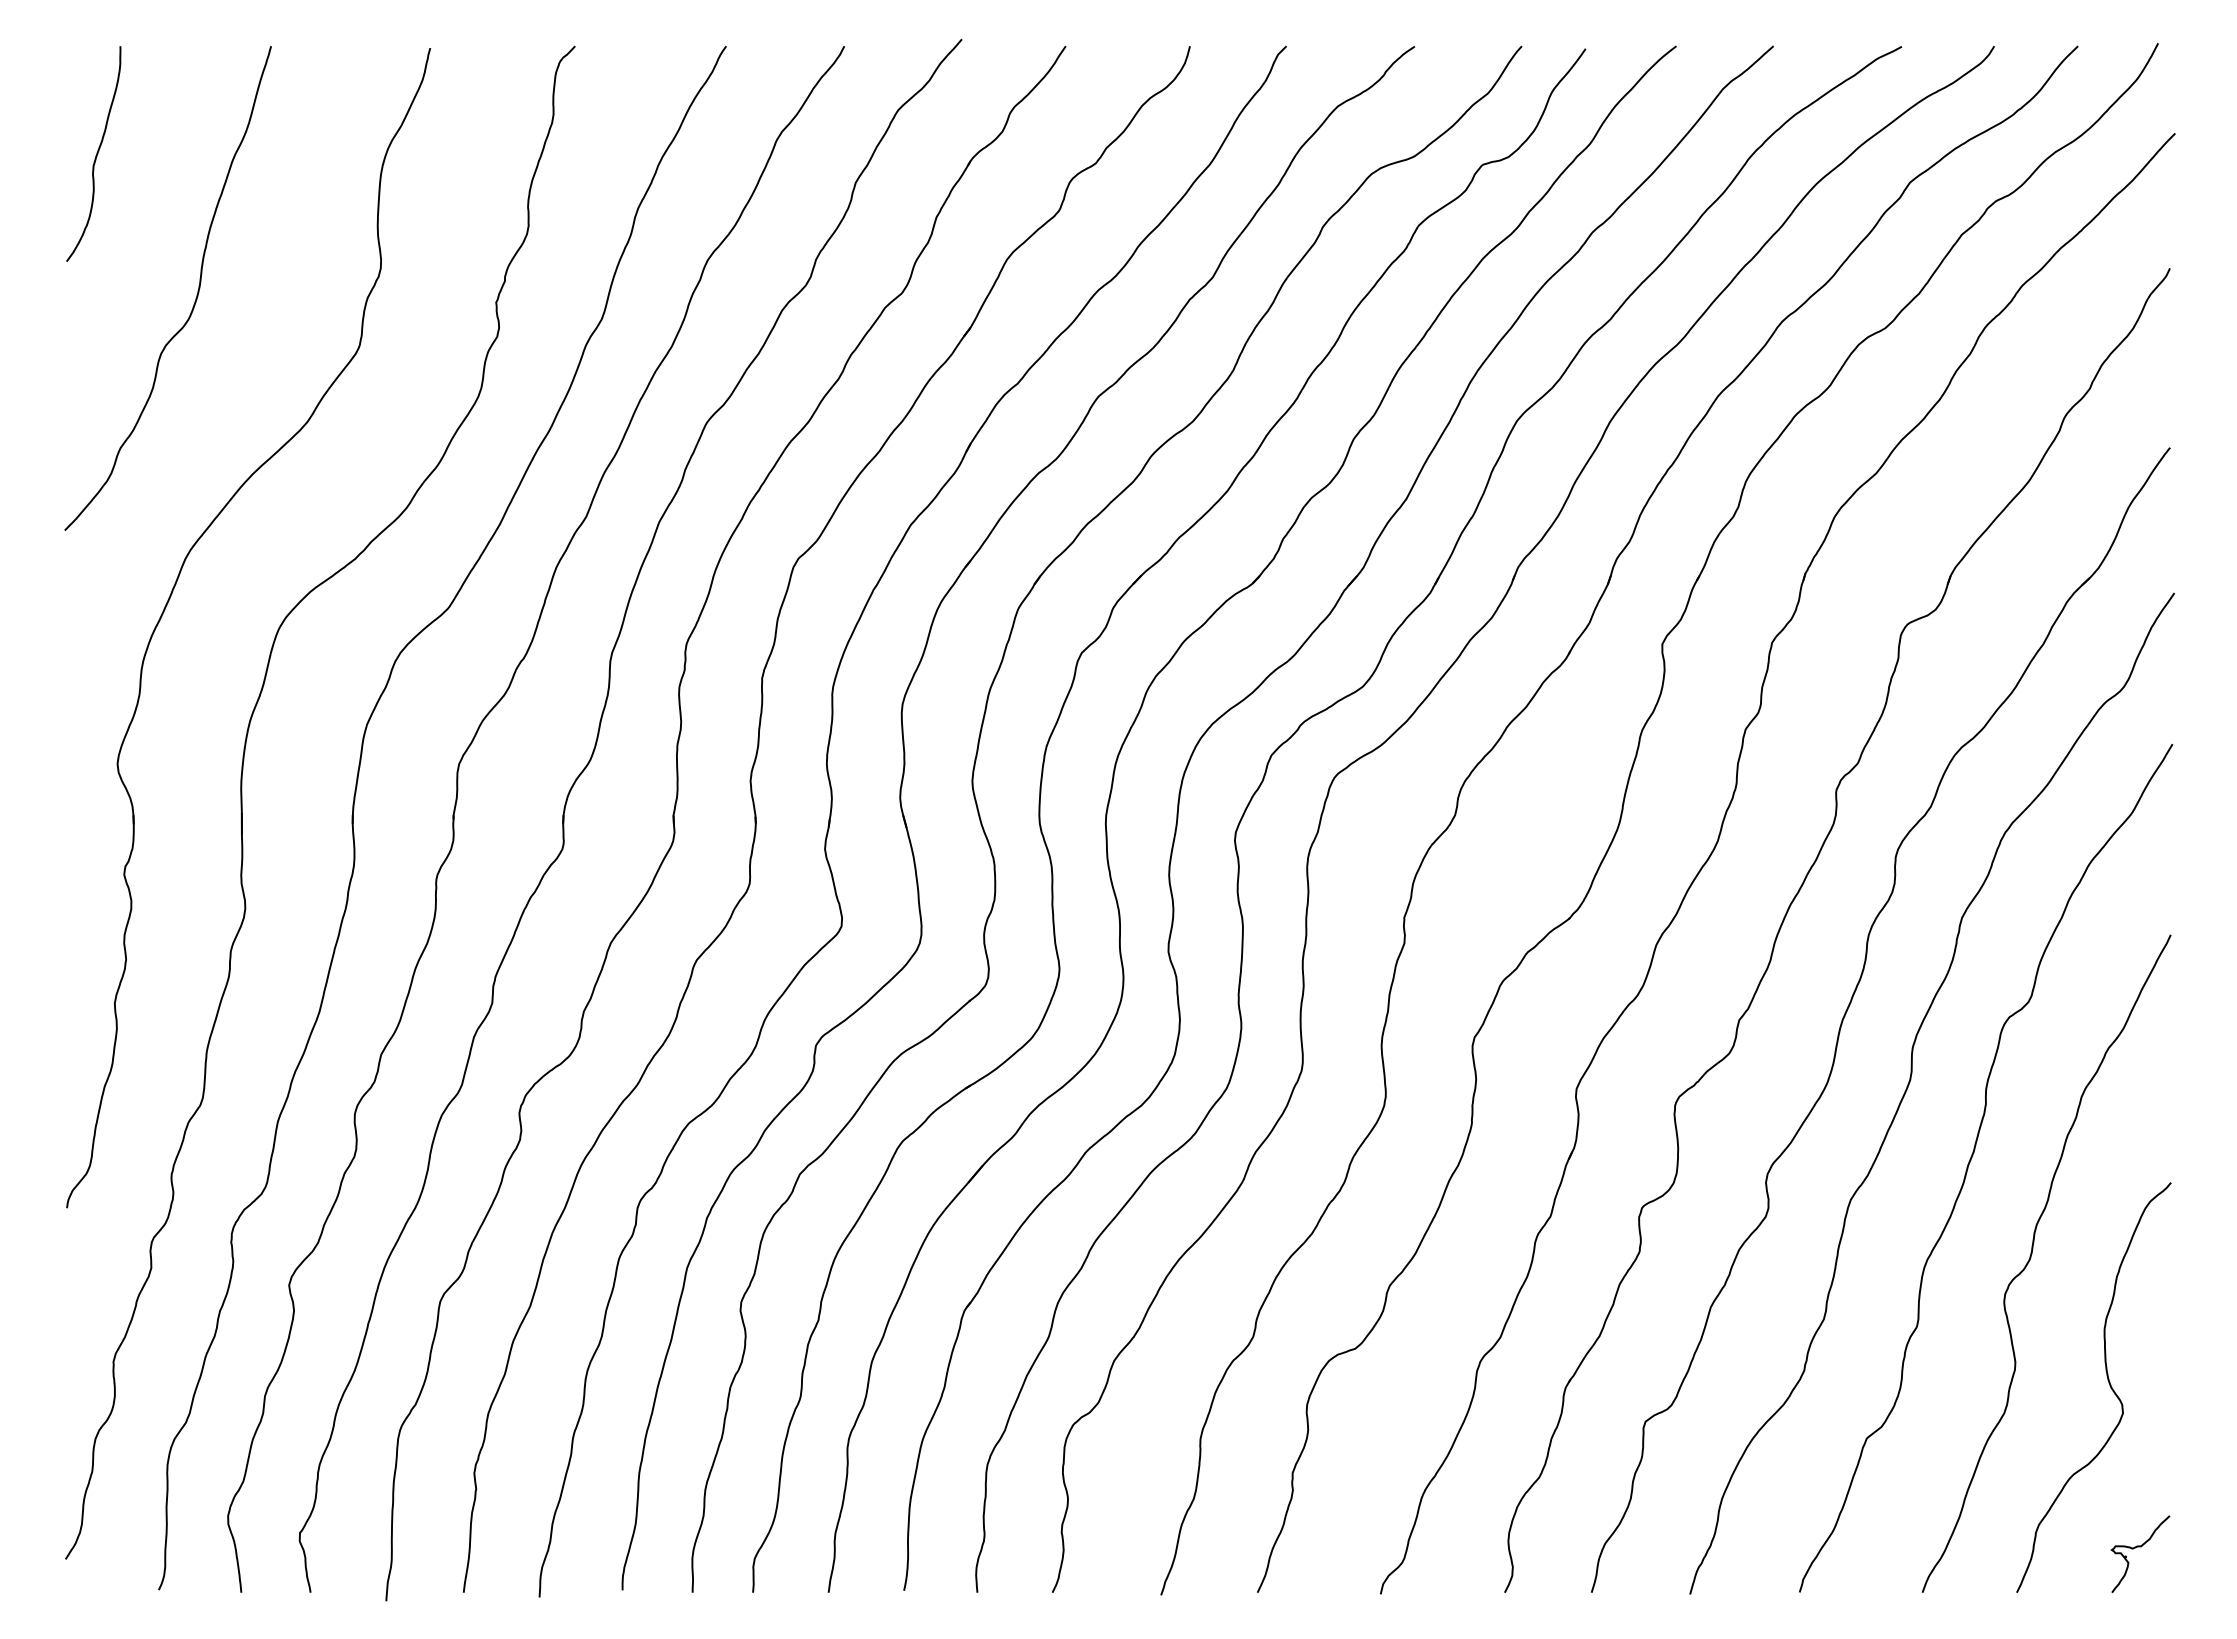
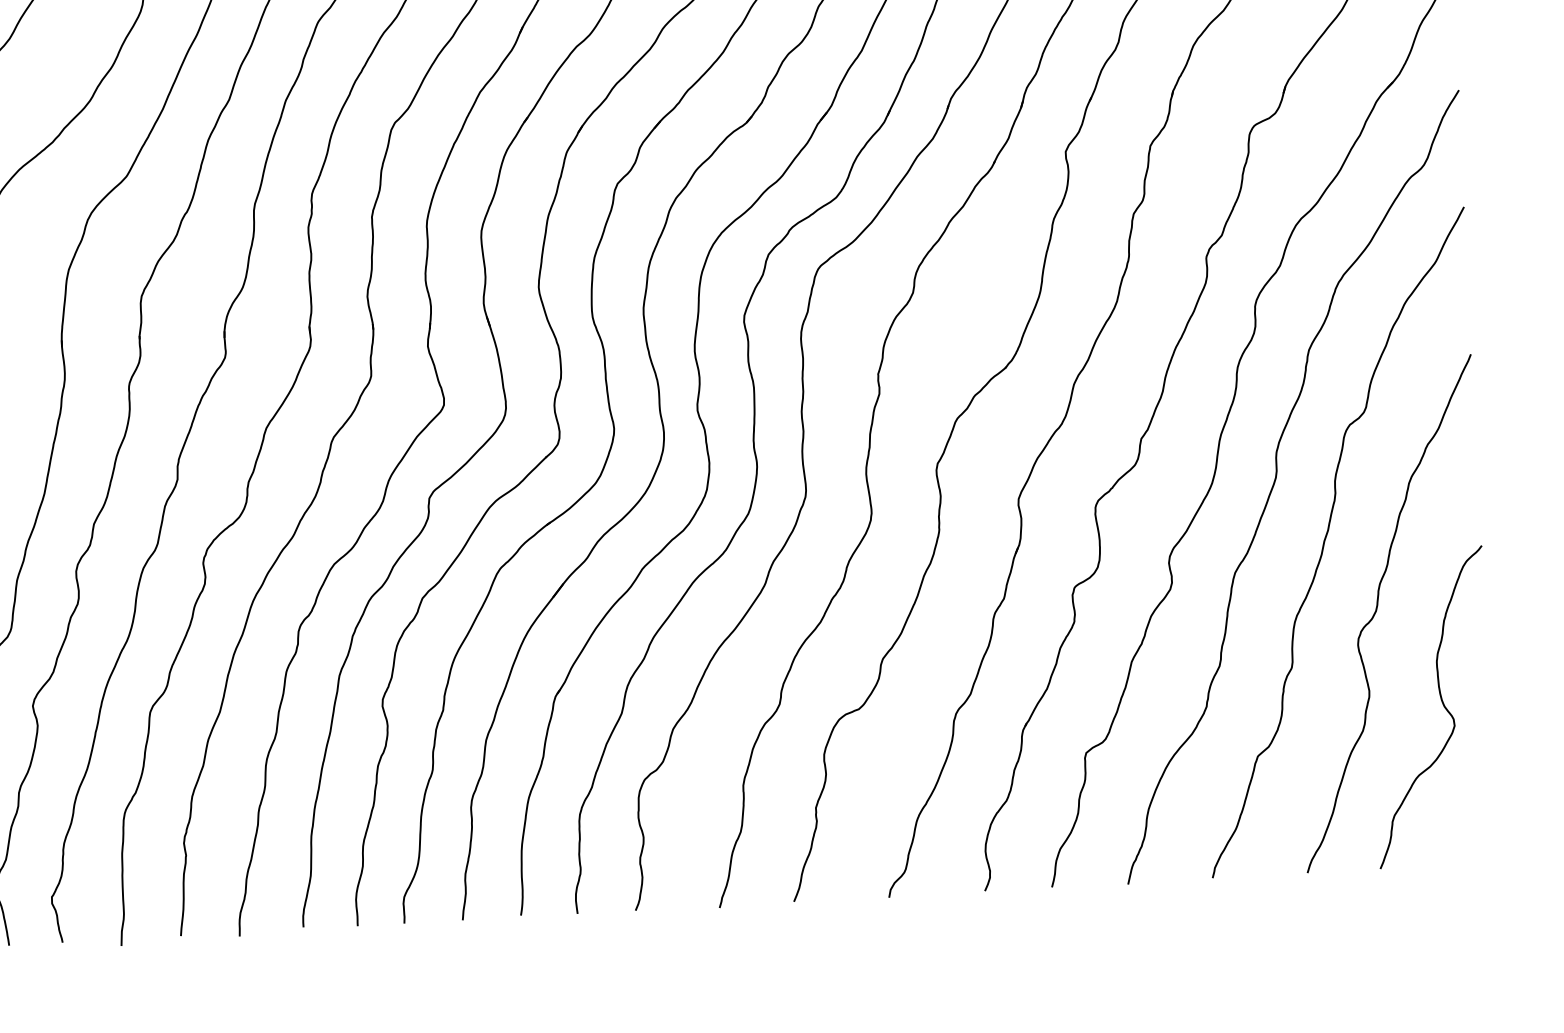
curve: (2140, 1547) -> (1473, 828), removed

